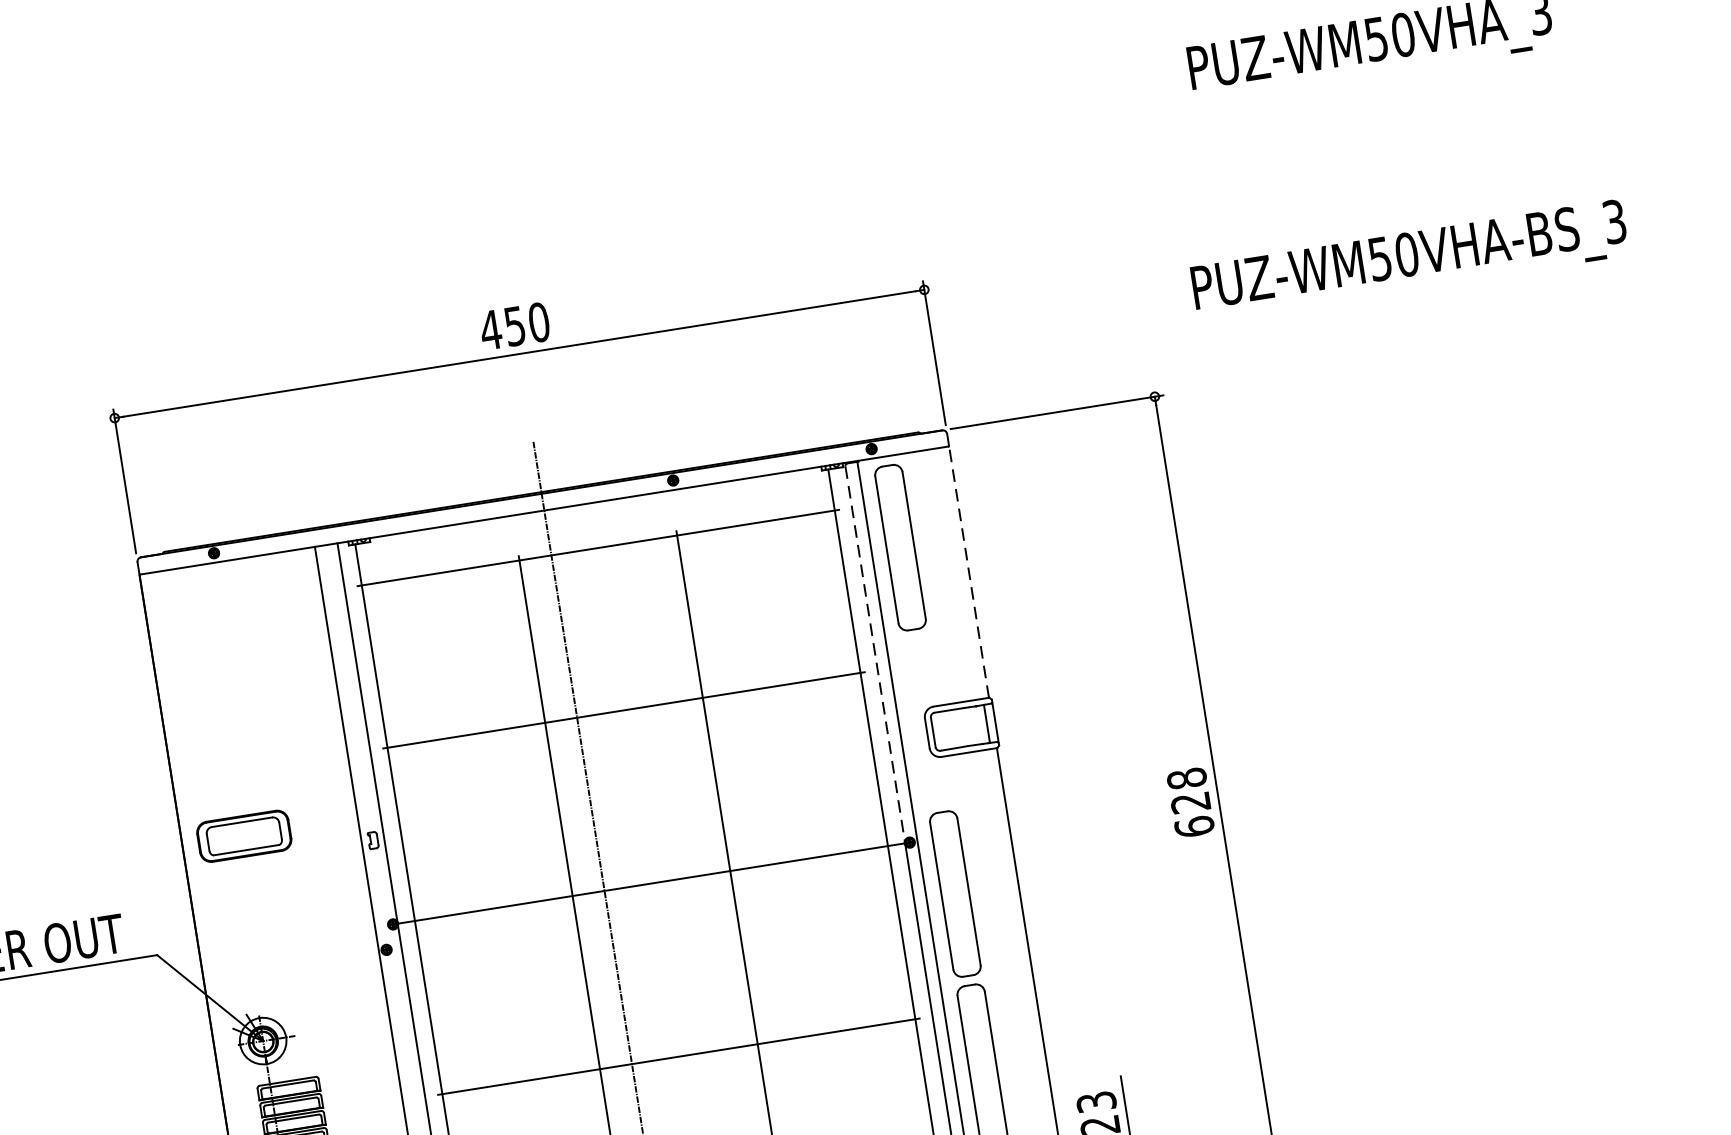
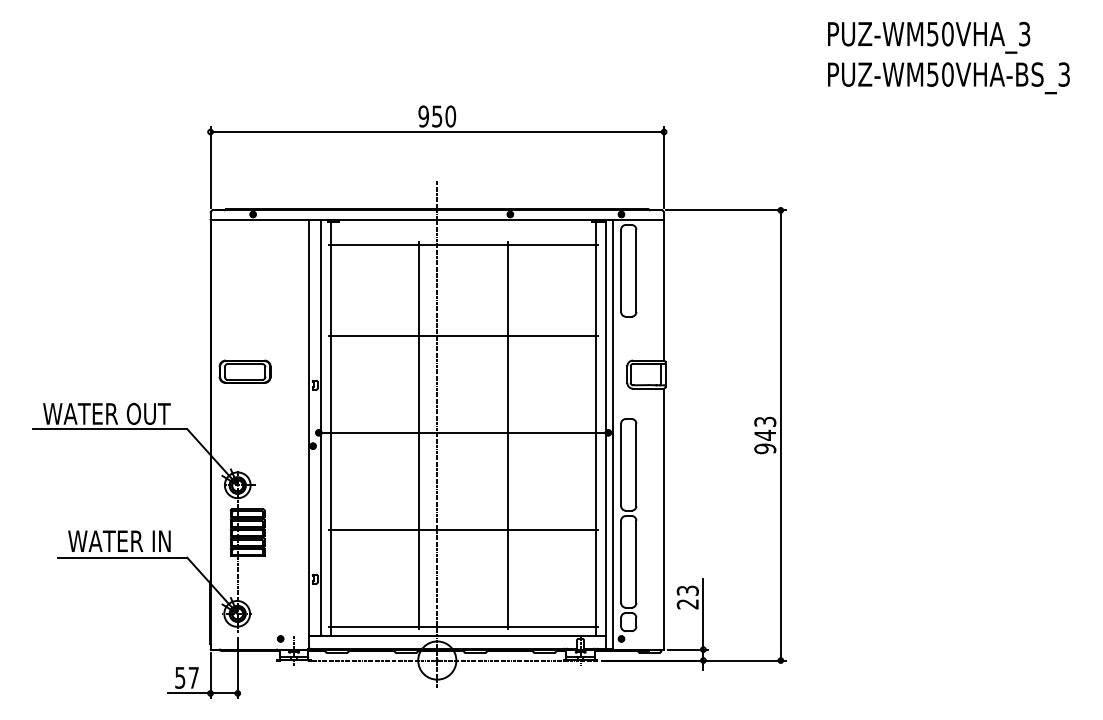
text: (1409, 261) -> (948, 78), moved
text: (490, 330) -> (423, 116), 450 -> 950
line: (969, 570) -> (664, 289), dashed -> solid
line: (874, 653) -> (605, 326), dashed -> solid
text: (1191, 802) -> (765, 435), 628 -> 943

